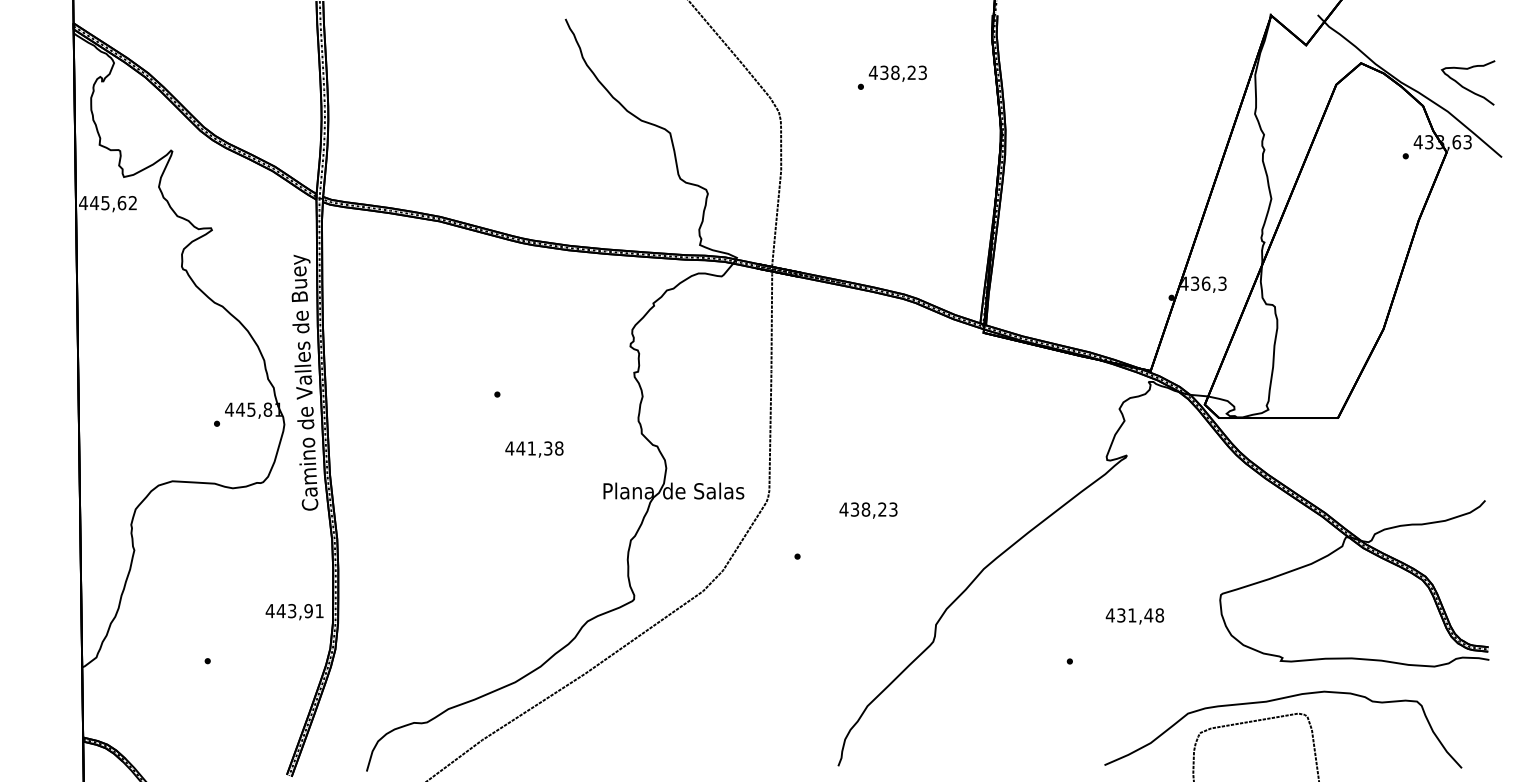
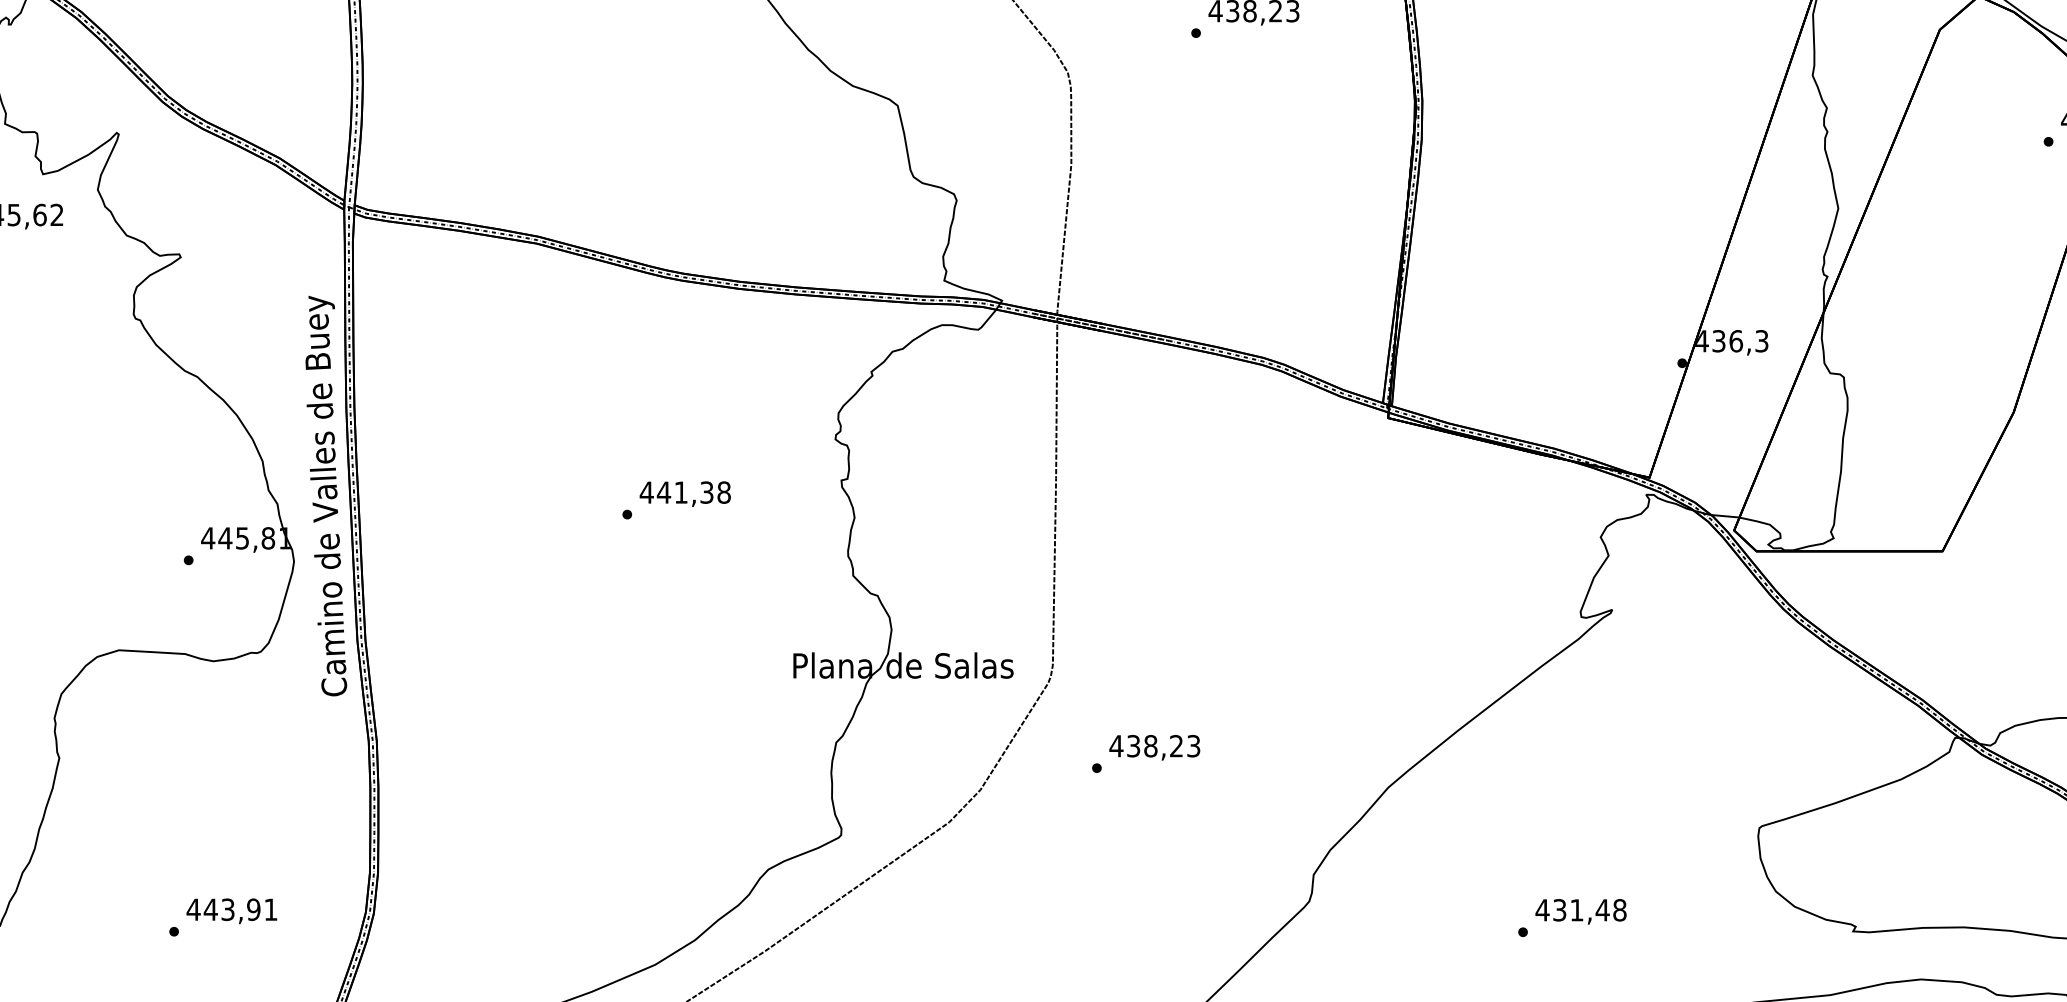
text: (534, 449) -> (685, 494), moved
text: (868, 510) -> (1154, 747), moved
text: (294, 612) -> (231, 911), moved
text: (1134, 616) -> (1580, 911), moved

